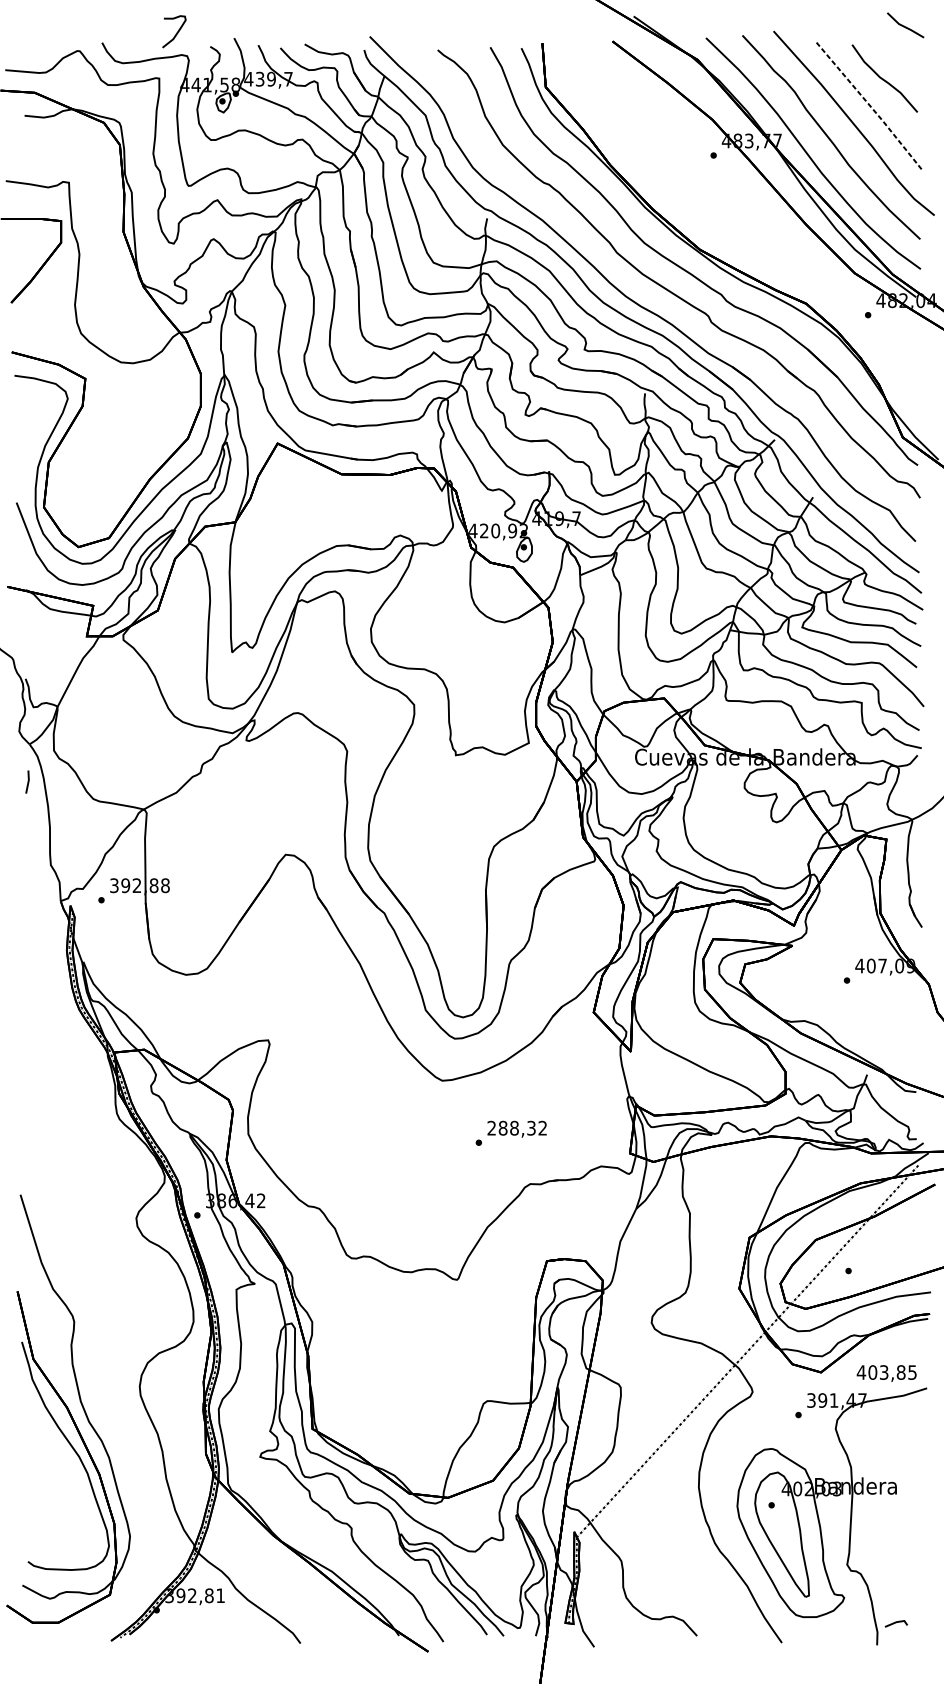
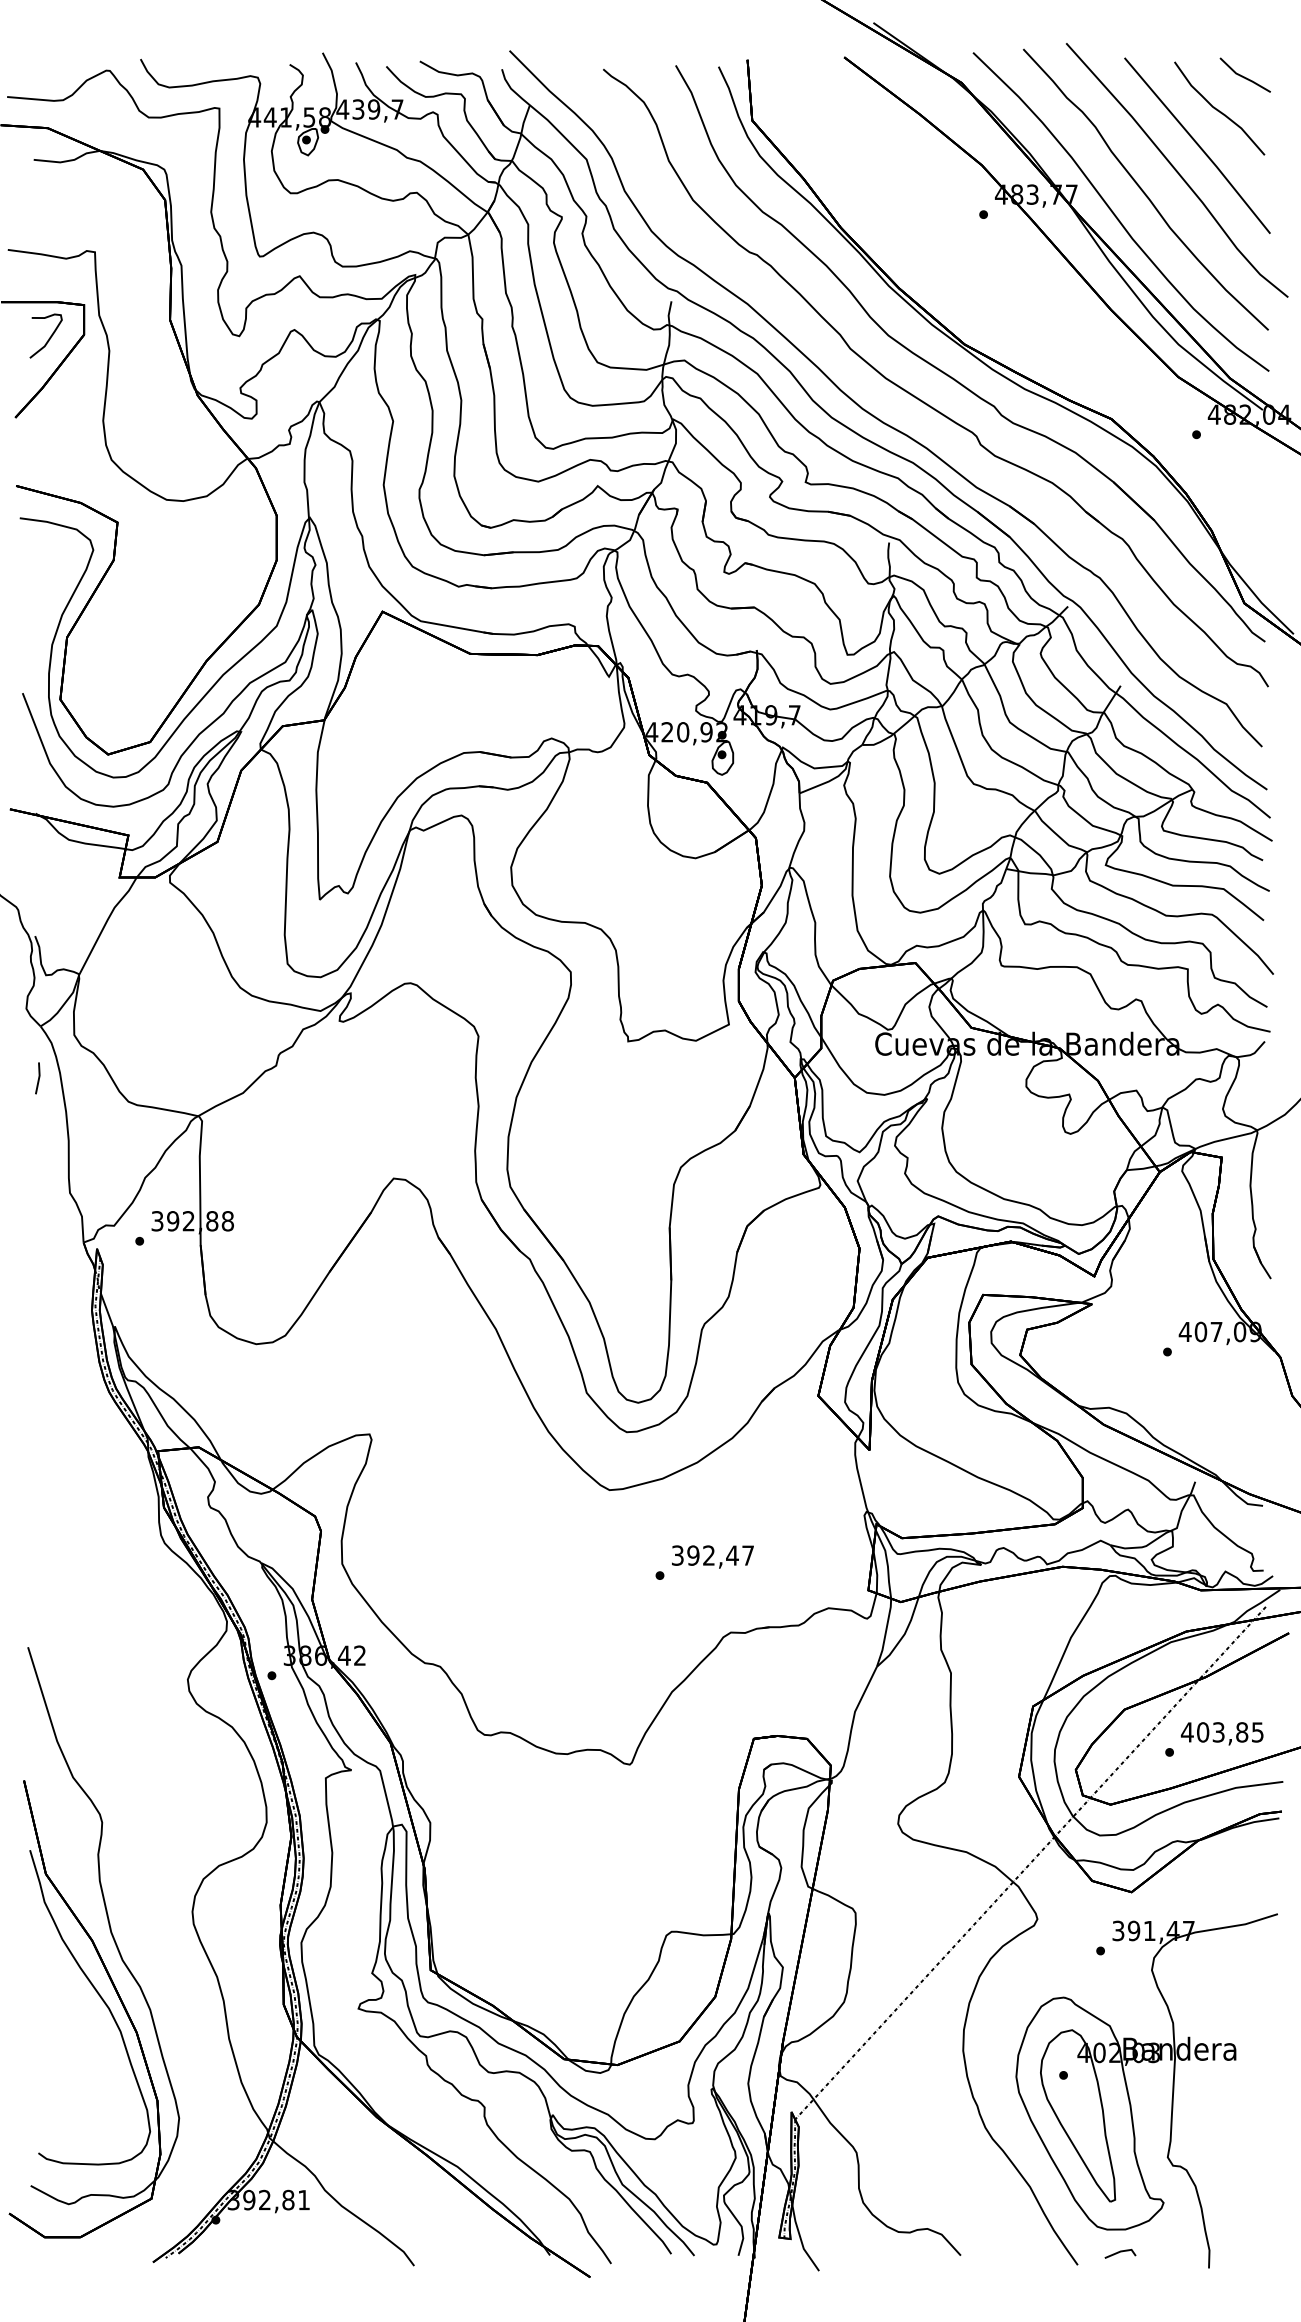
line: (905, 26) -> (1244, 76), moved
curve: (176, 33) -> (48, 338), moved
line: (869, 105) -> (1198, 145), dashed -> solid
text: (516, 1128) -> (712, 1555), 288,32 -> 392,47
text: (886, 1373) -> (1222, 1733), moved
line: (896, 1622) -> (1120, 2252), moved

